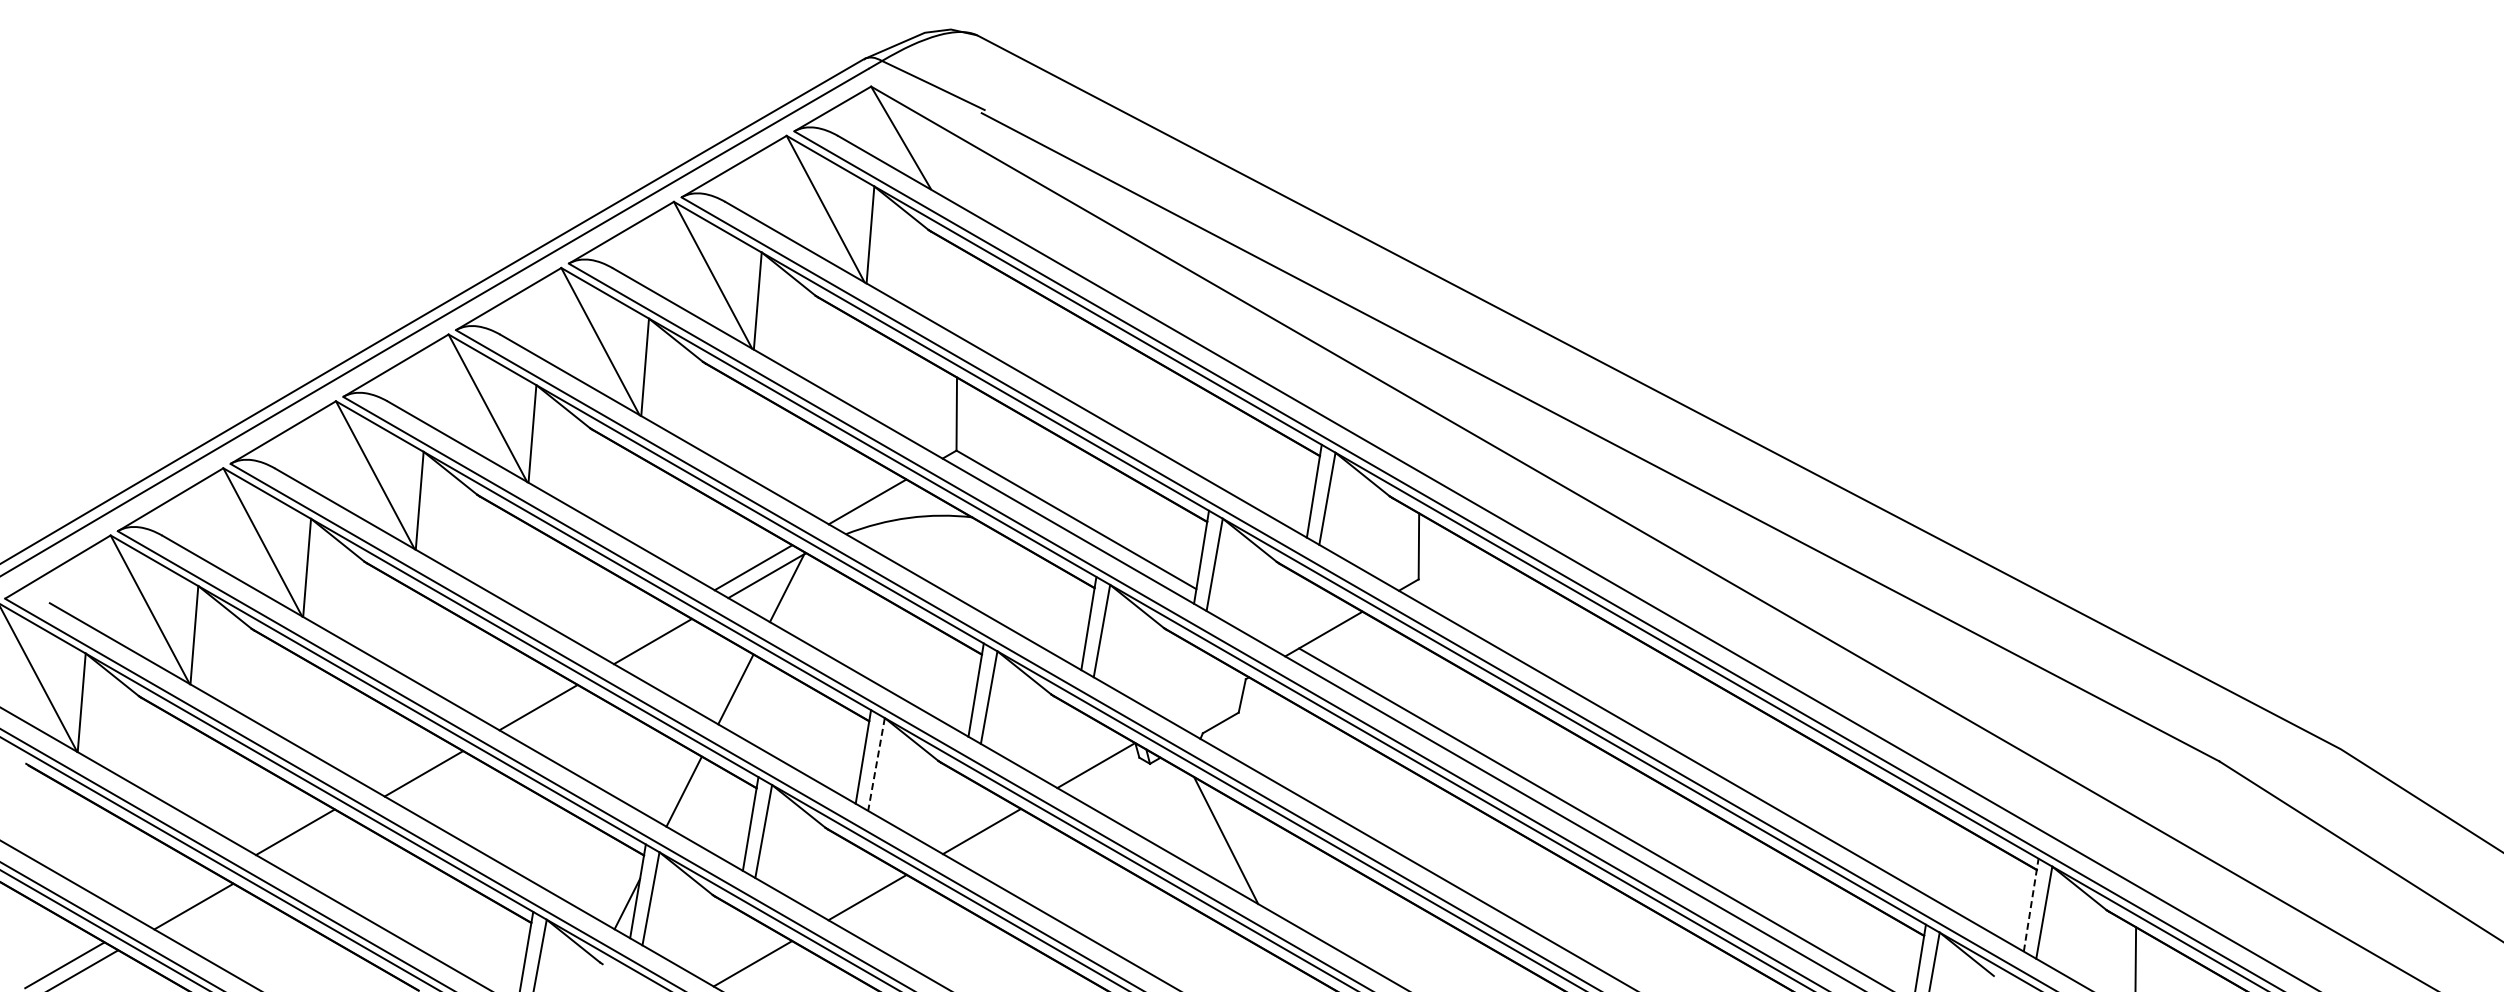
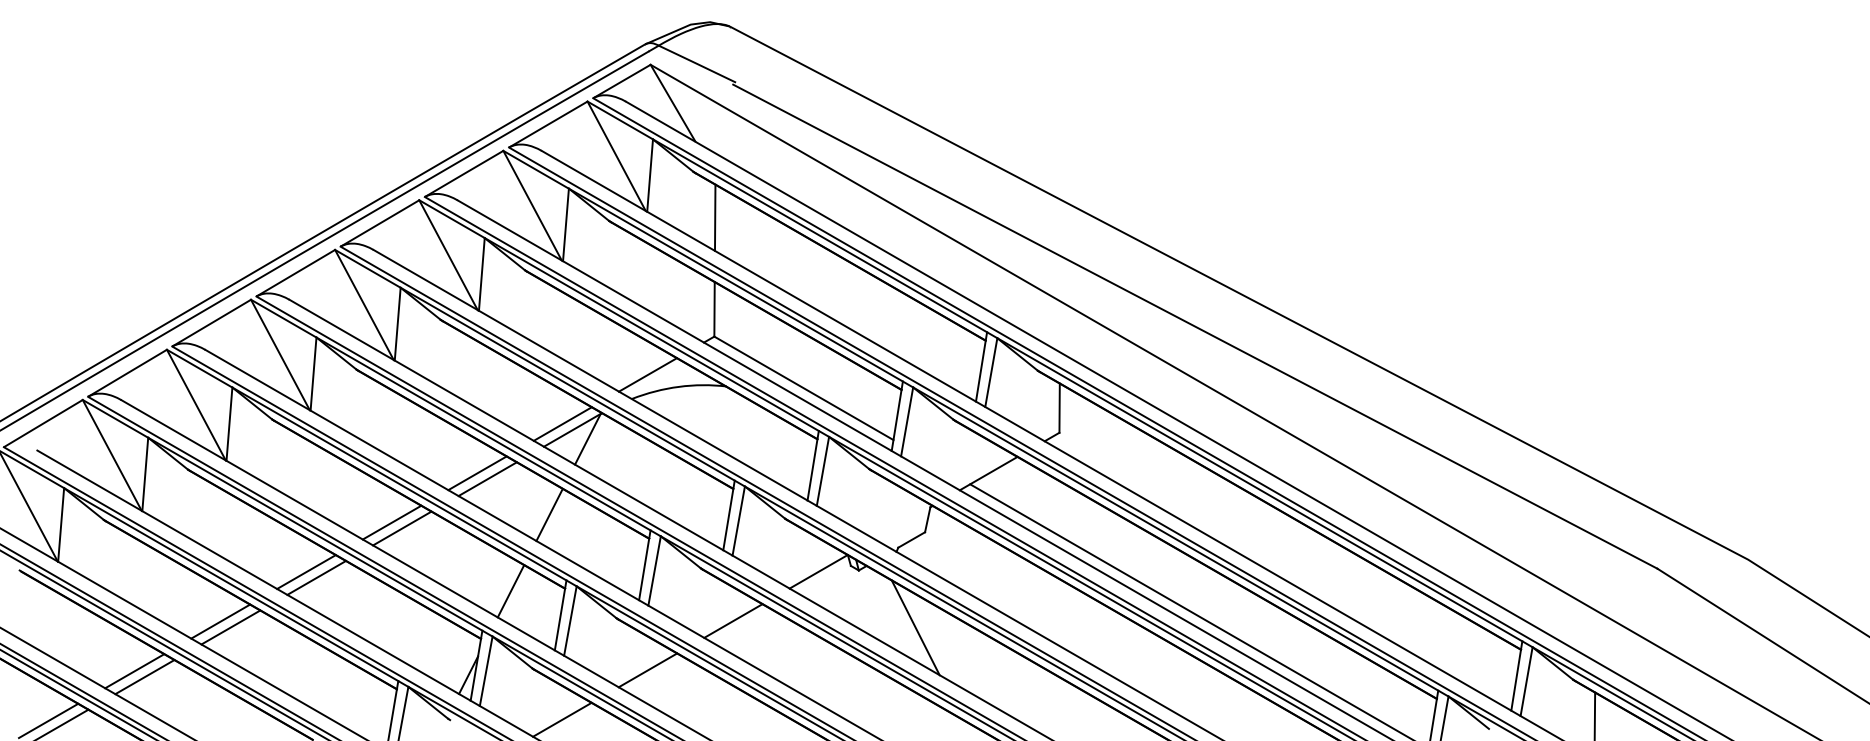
line: (957, 291) -> (715, 217), added
line: (639, 633) -> (477, 473), added
line: (524, 699) -> (391, 522), added
line: (876, 764) -> (654, 570), dashed -> solid
line: (410, 765) -> (306, 571), added
line: (308, 839) -> (230, 626), added
line: (179, 898) -> (134, 671), added
line: (2031, 905) -> (1517, 676), dashed -> solid

